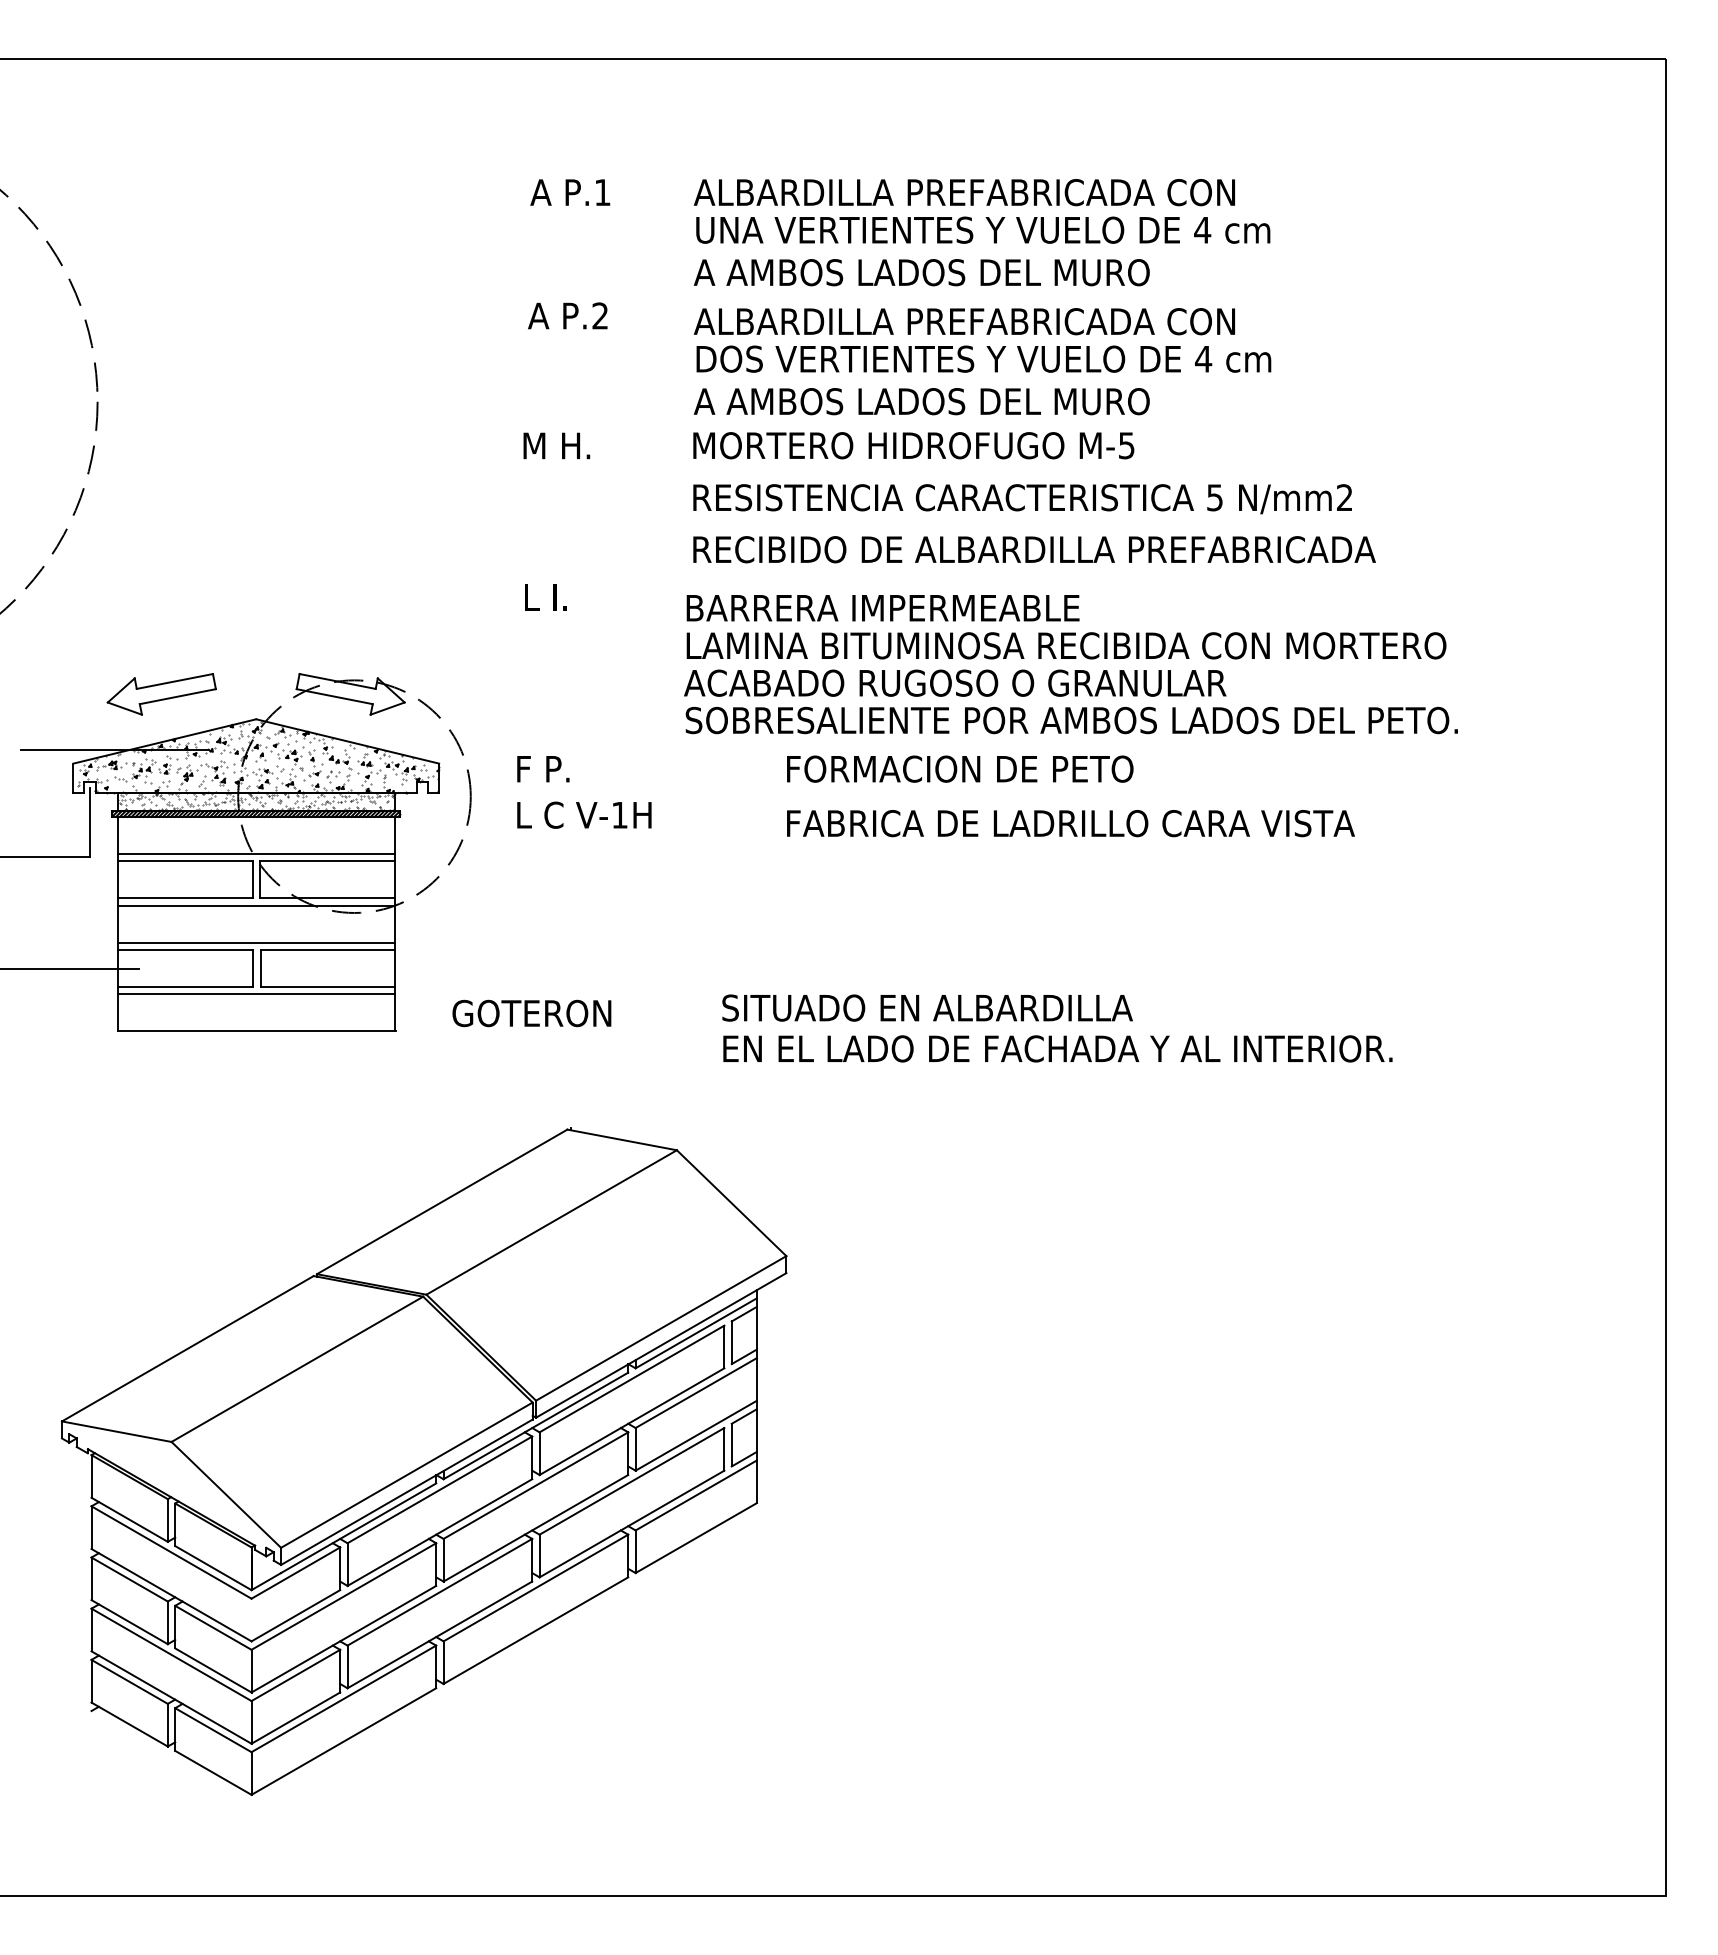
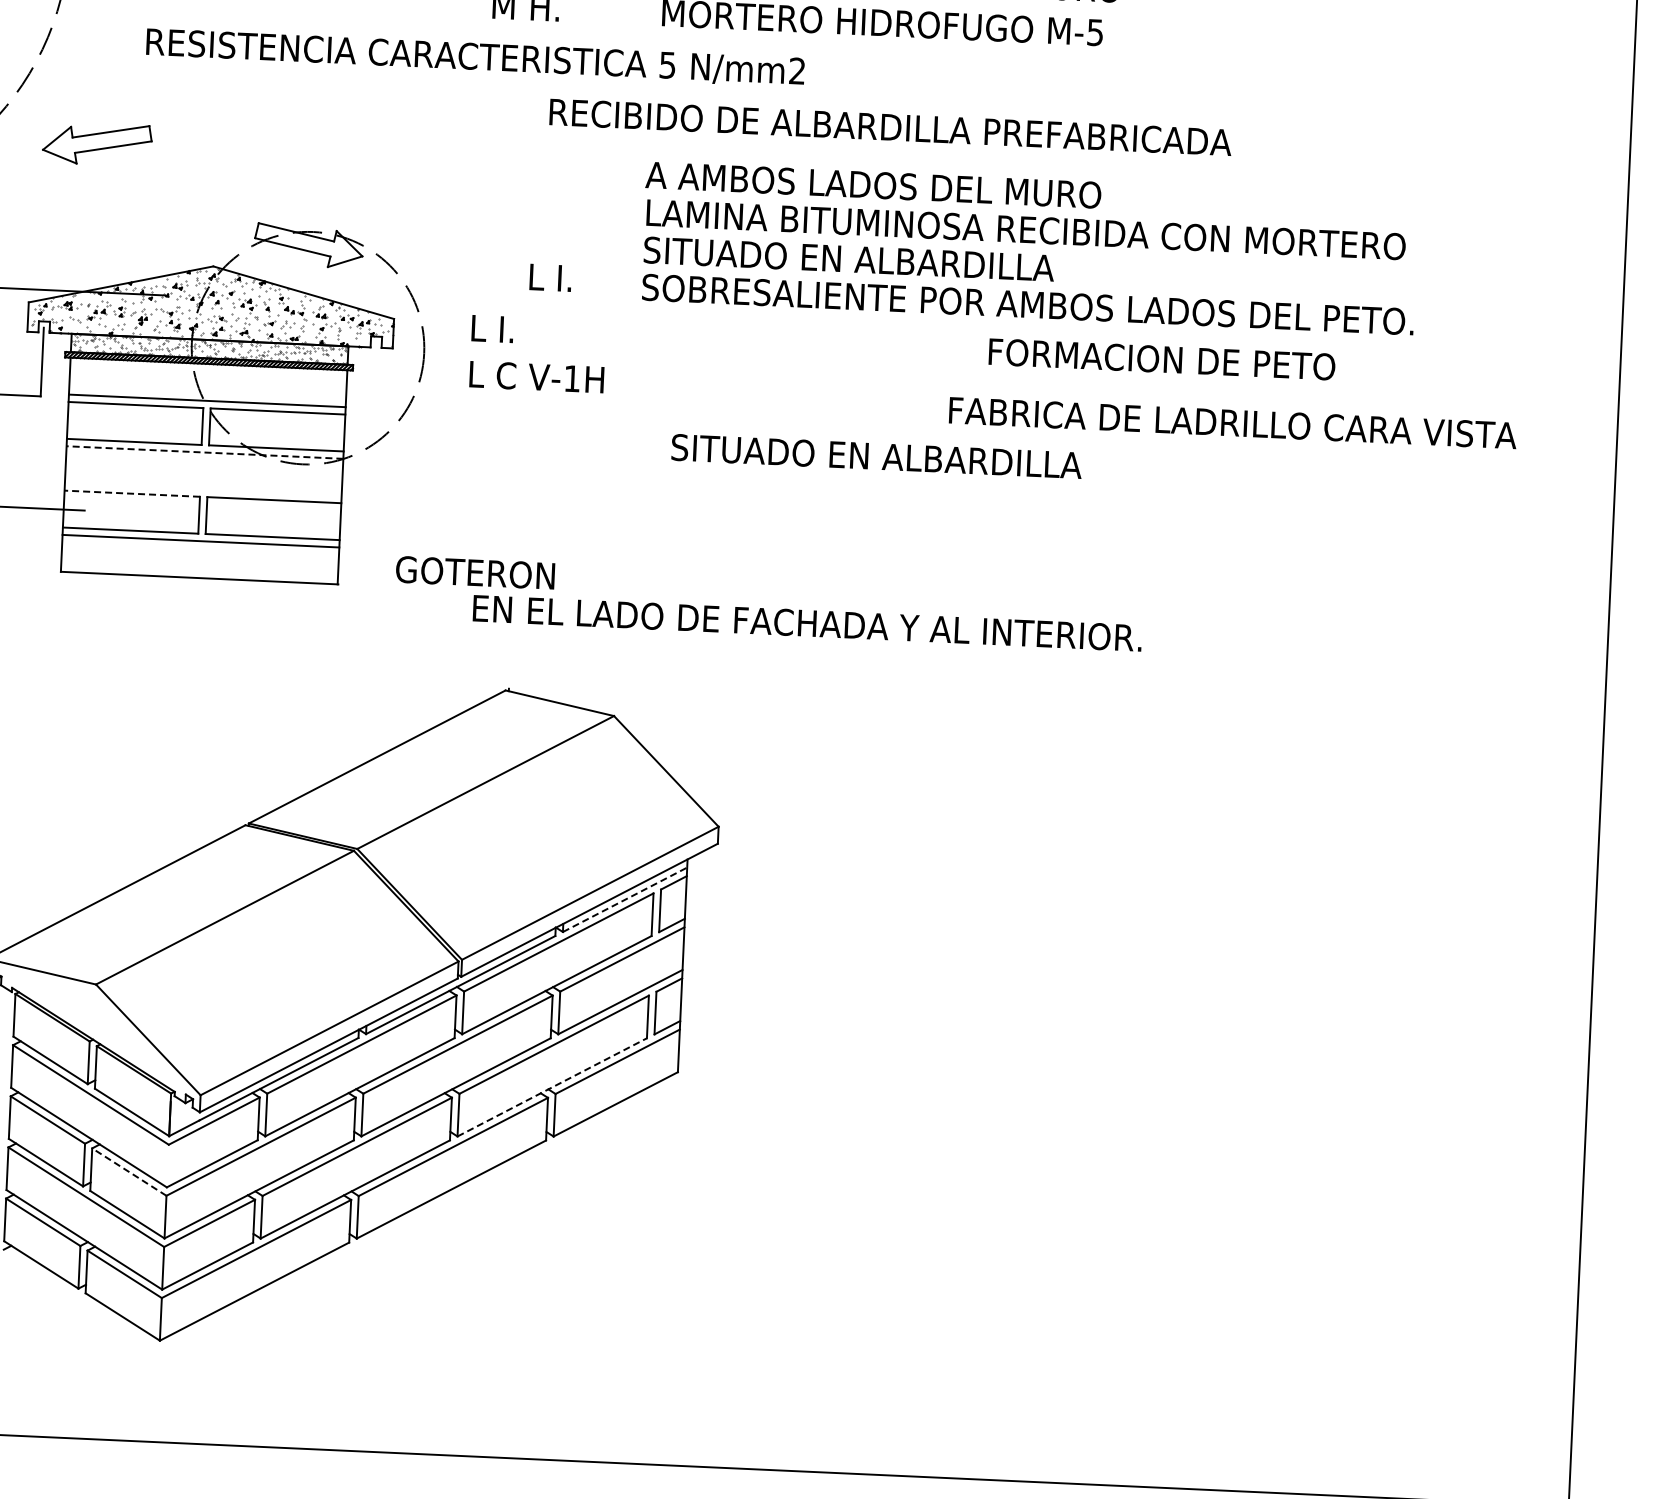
text: (1022, 499) -> (475, 58), moved
text: (1034, 549) -> (890, 127), moved
text: (545, 597) -> (550, 277), moved
text: (911, 607) -> (873, 184), BARRERA IMPERMEABLE -> A AMBOS LADOS DEL MURO
text: (955, 682) -> (913, 261), ACABADO RUGOSO O GRANULAR -> SITUADO EN ALBARDILLA
part: (161, 694) -> (97, 144), moved
text: (960, 768) -> (1162, 358), moved
text: (543, 769) -> (498, 329), F P. -> L I.
text: (1070, 823) -> (1232, 423), moved
line: (256, 905) -> (205, 452), solid -> dashed
line: (255, 942) -> (202, 489), removed
line: (185, 950) -> (132, 494), solid -> dashed
text: (927, 1007) -> (876, 455), moved
text: (1057, 1048) -> (807, 622), moved
line: (696, 1333) -> (625, 899), solid -> dashed
line: (631, 1524) -> (551, 1087), solid -> dashed
line: (212, 1627) -> (128, 1171), solid -> dashed

